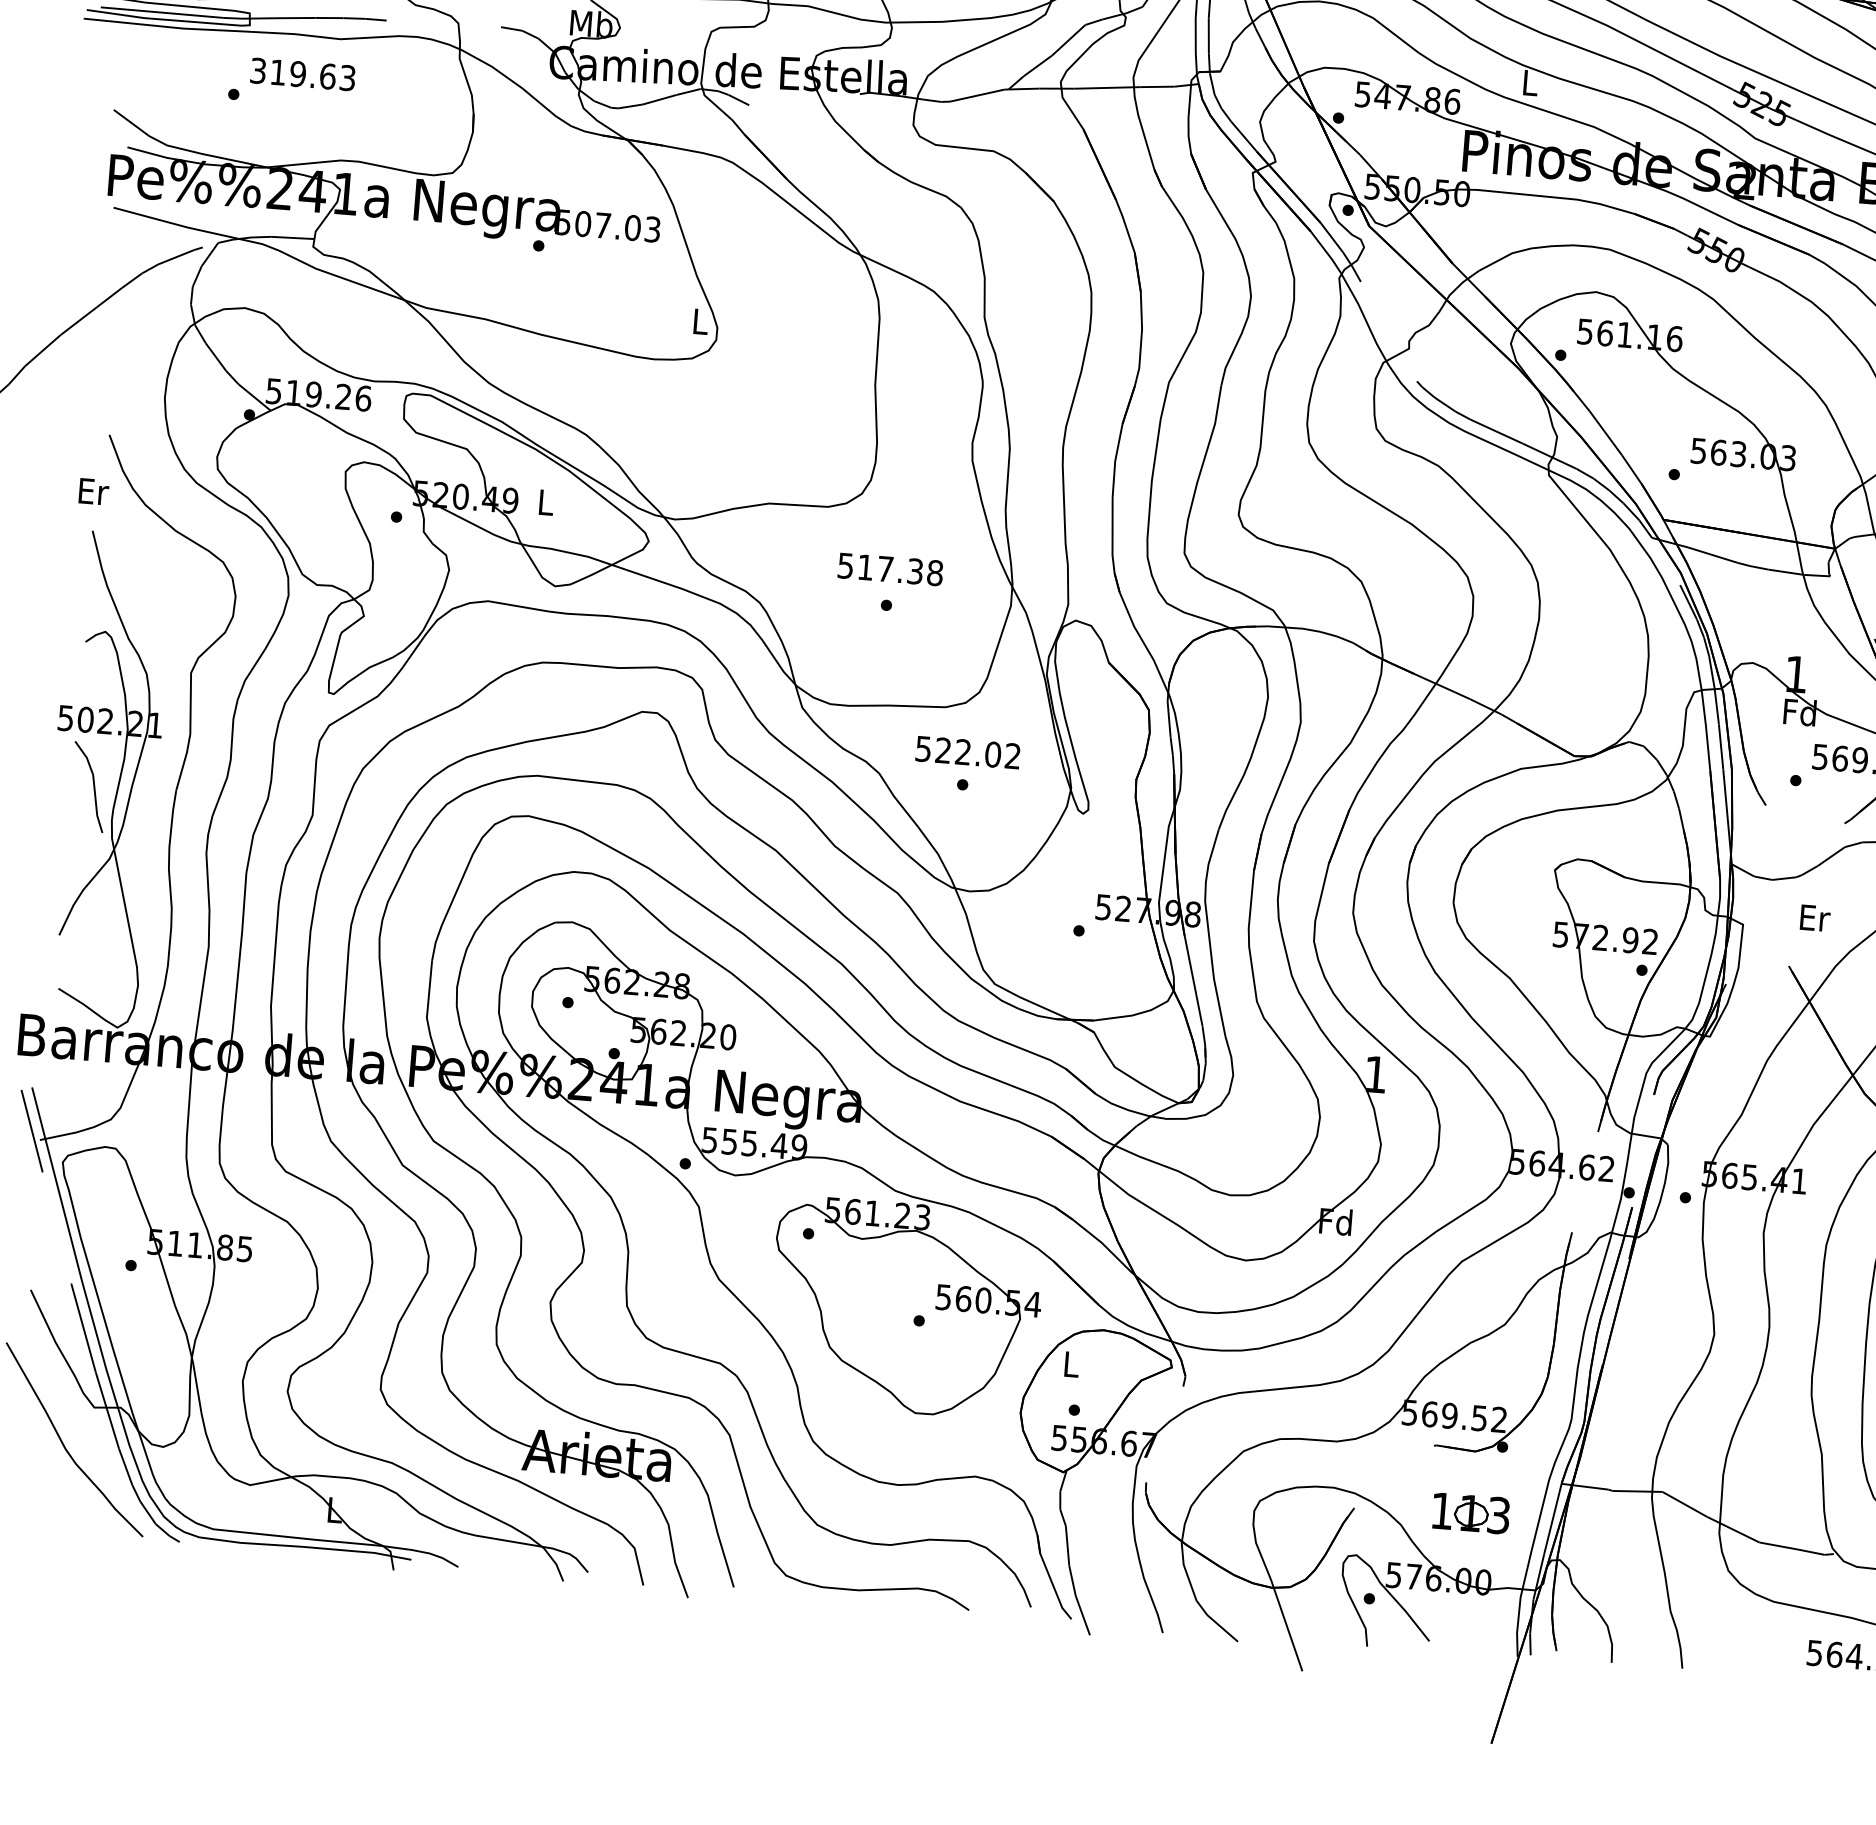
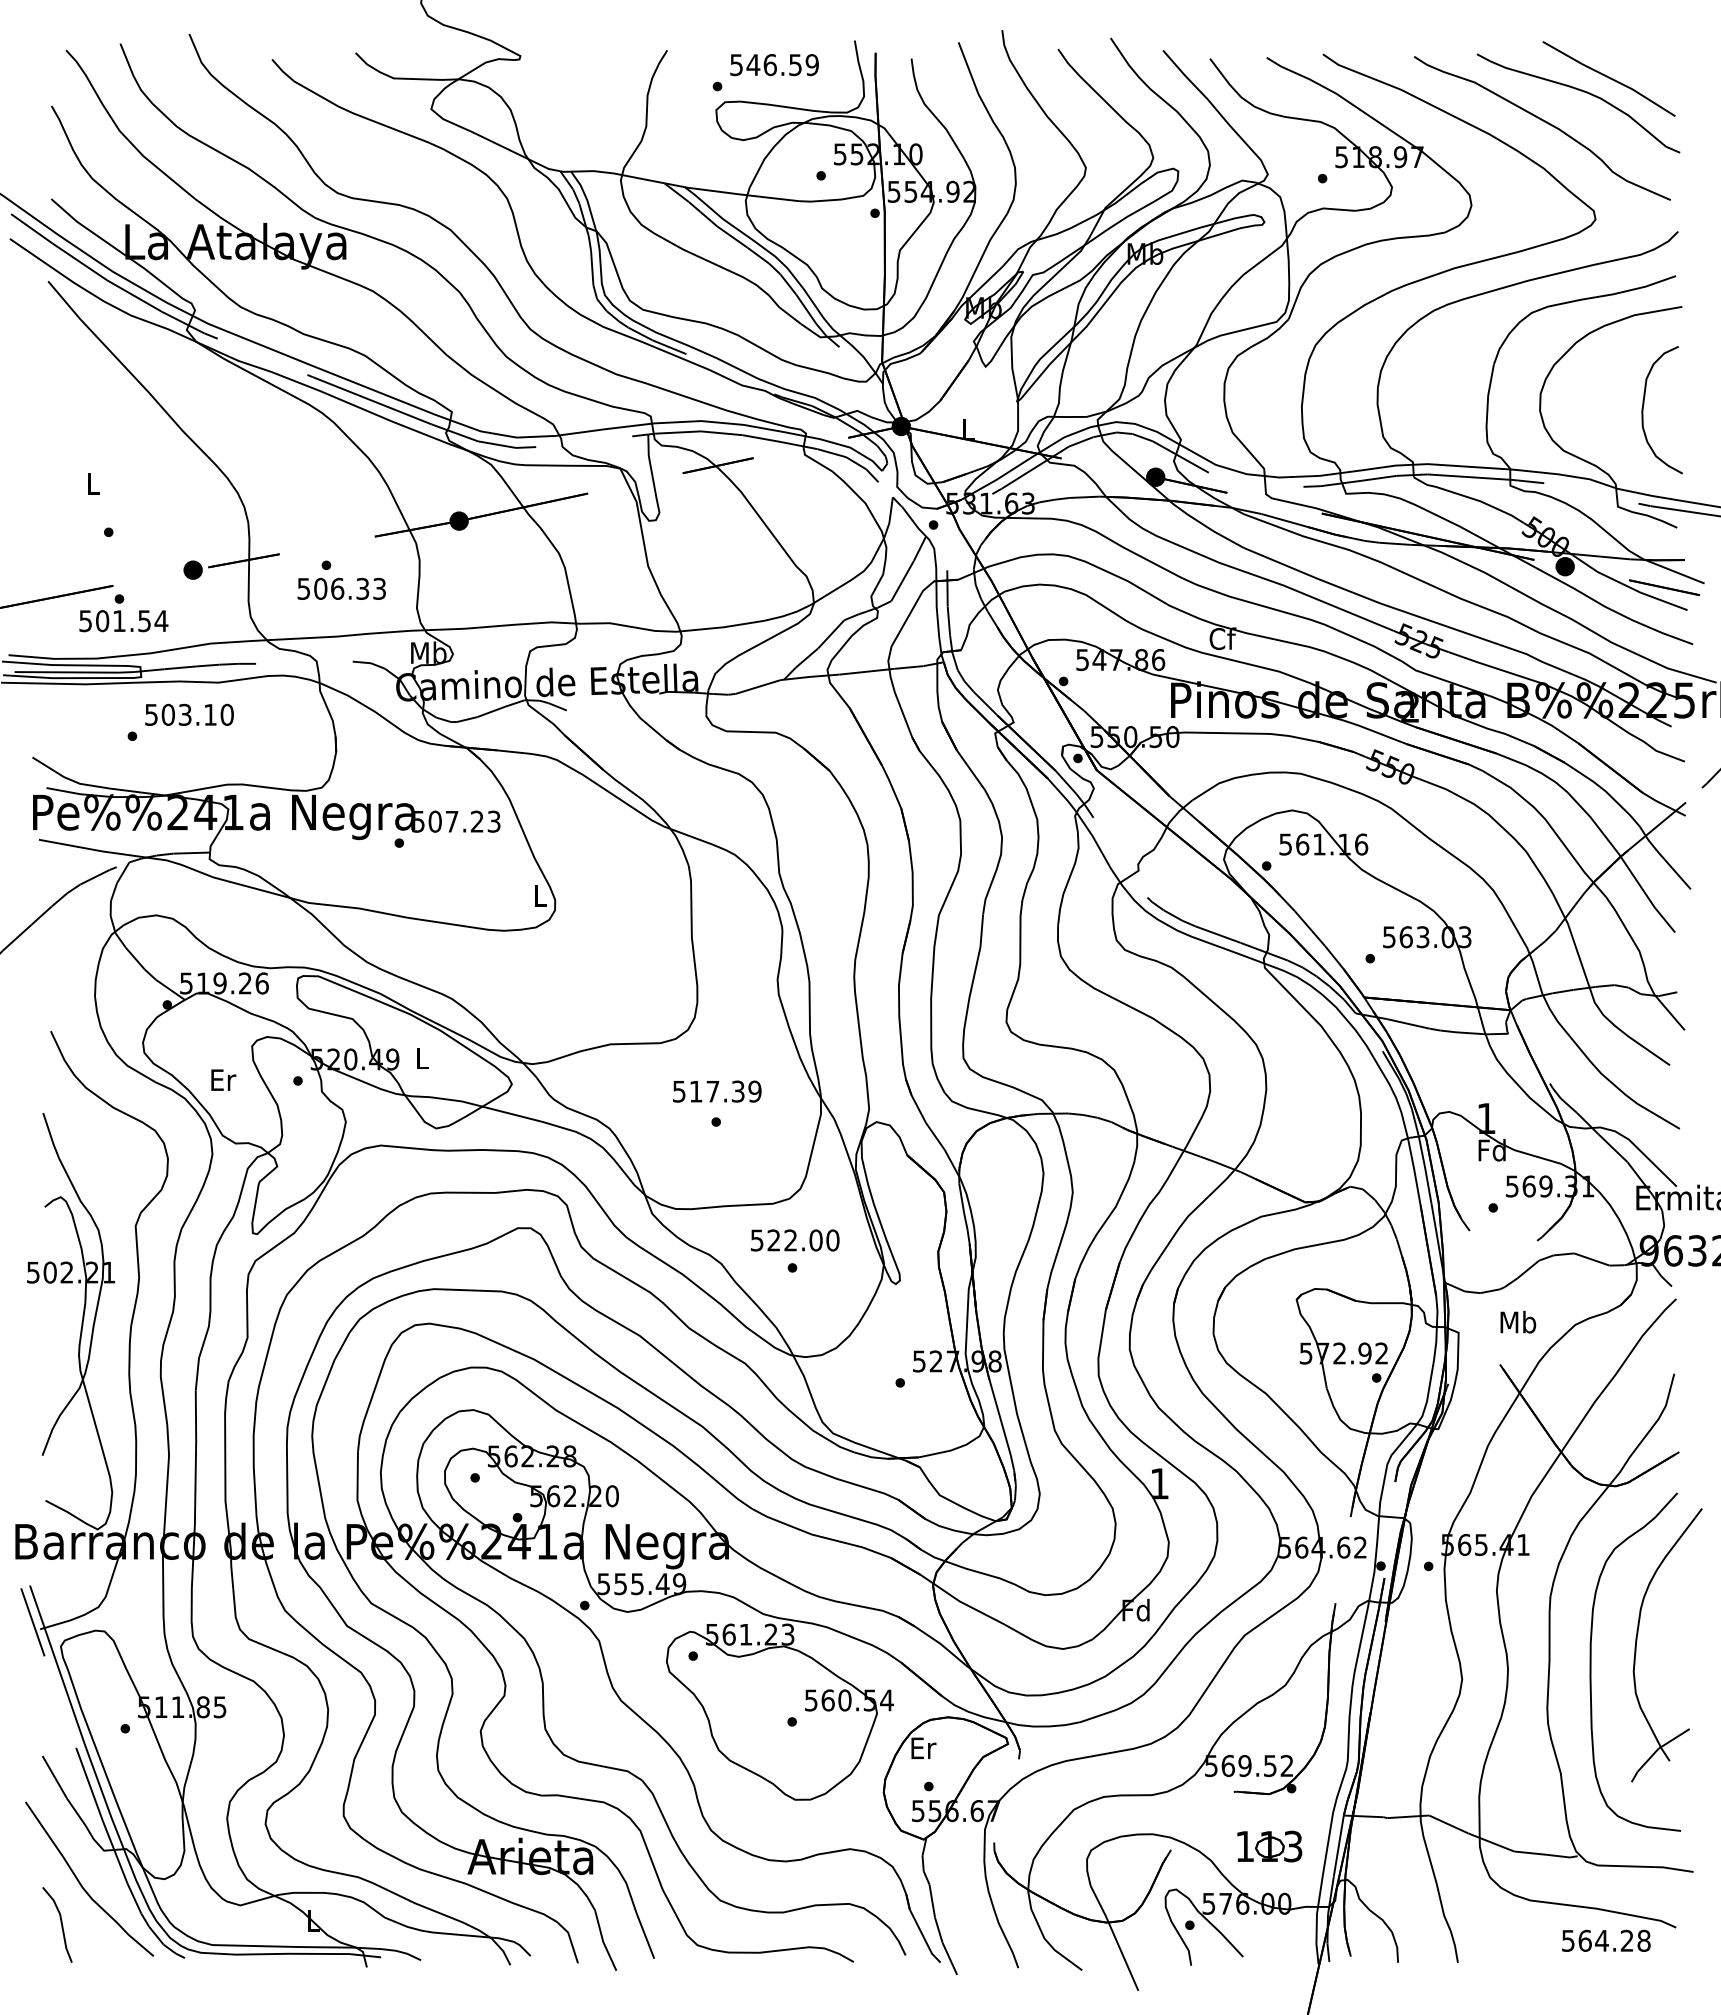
text: (303, 74) -> (189, 714), 319.63 -> 503.10
text: (1530, 82) -> (1222, 638), L -> Cf
text: (631, 227) -> (476, 821), 507.03 -> 507.23
text: (93, 490) -> (223, 1079), moved
text: (934, 572) -> (754, 1091), 517.38 -> 517.39
text: (1012, 756) -> (832, 1240), 522.02 -> 522.00
line: (92, 785) -> (60, 1923), moved
text: (1814, 917) -> (1518, 1321), Er -> Mb
text: (1071, 1363) -> (923, 1747), L -> Er

